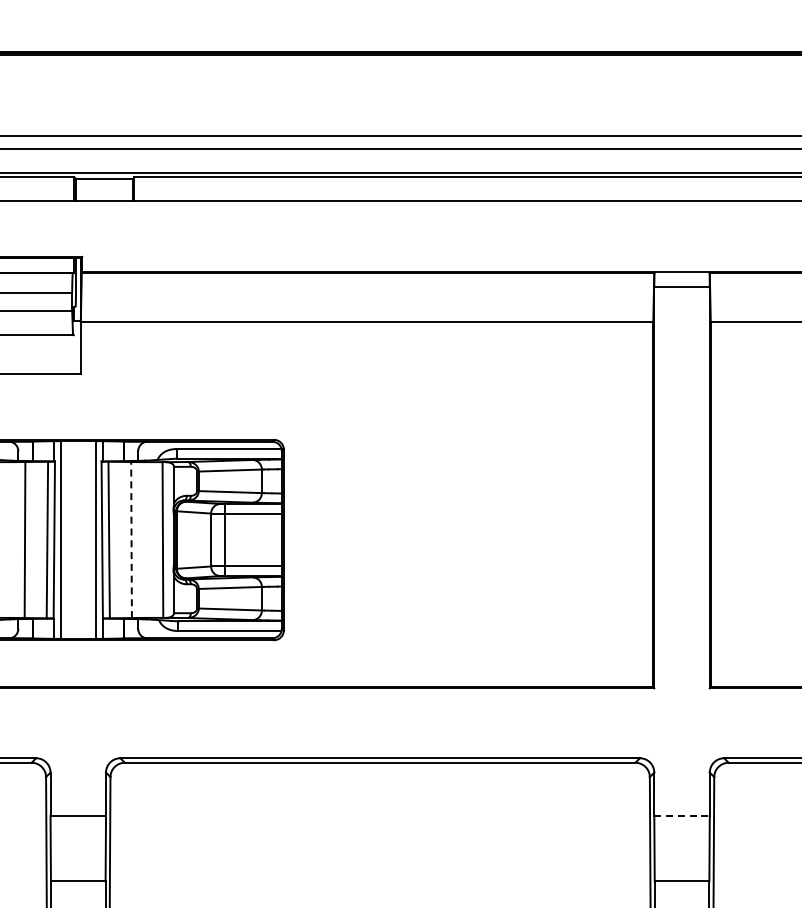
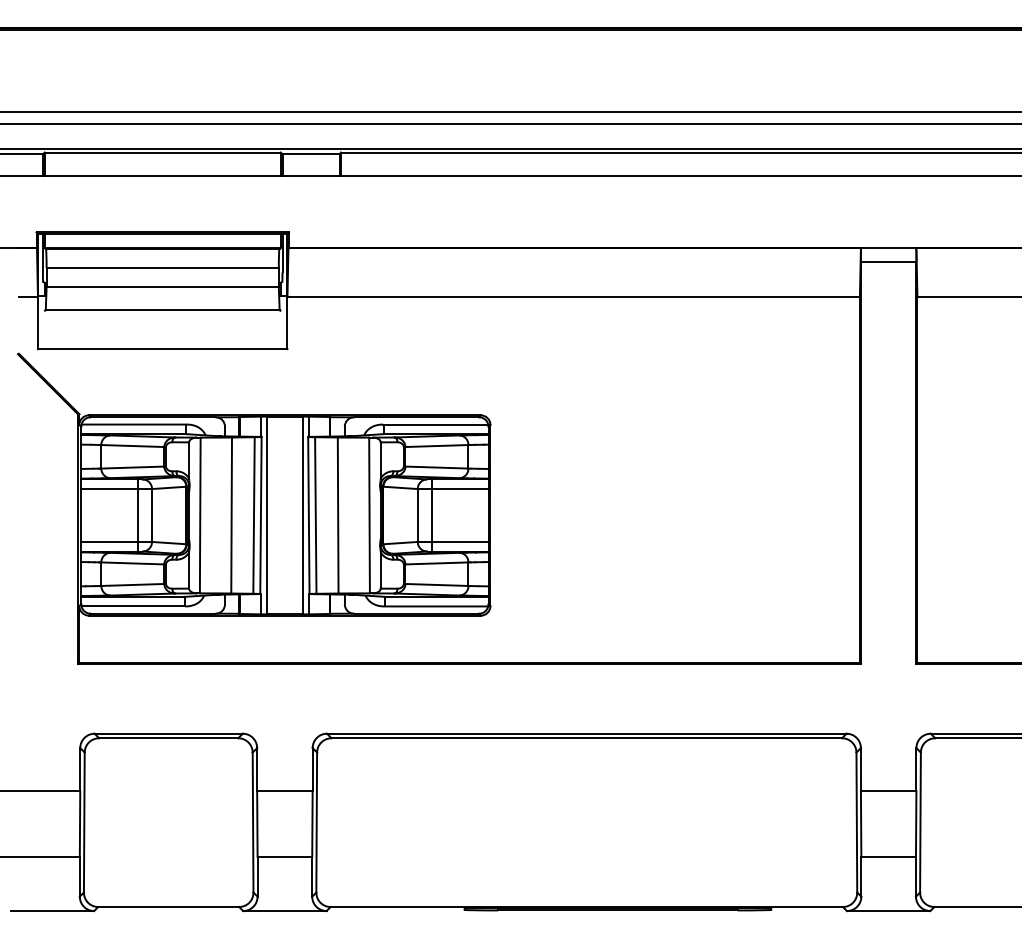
line: (131, 540) -> (338, 515), dashed -> solid
line: (681, 816) -> (888, 791), dashed -> solid

